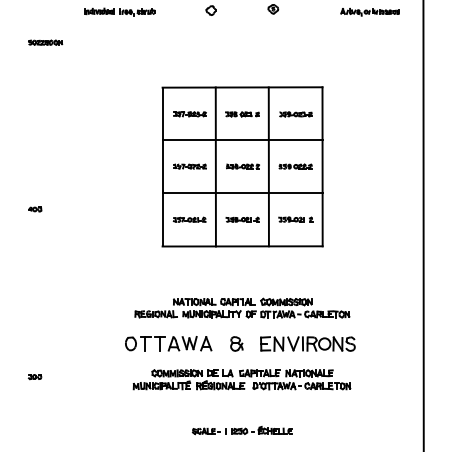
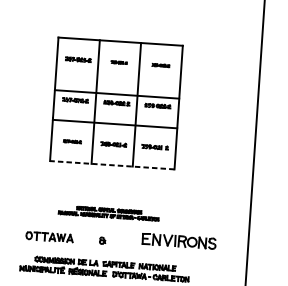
part: (242, 114) -> (119, 62), size x0.6
part: (295, 114) -> (160, 65), size x0.7
line: (242, 140) -> (117, 94), moved
part: (189, 219) -> (72, 141), size x0.7
line: (242, 246) -> (112, 165), solid -> dashed
part: (242, 307) -> (108, 212), size x0.6
part: (168, 343) -> (49, 236), size x0.7
part: (236, 343) -> (102, 240), size x0.6
part: (307, 343) -> (178, 240), moved

